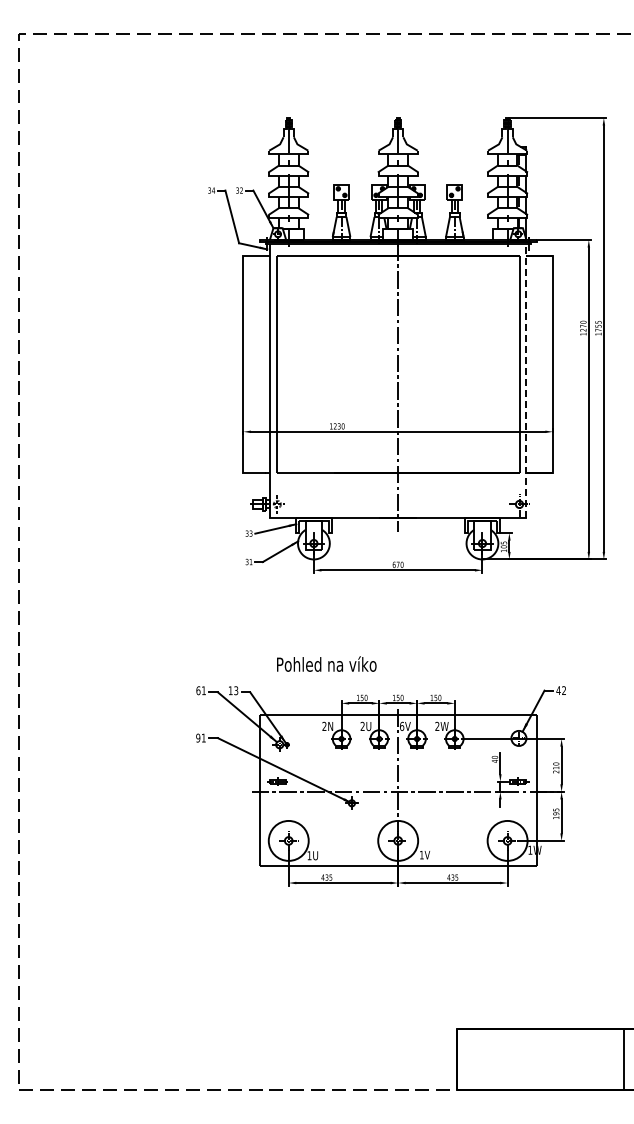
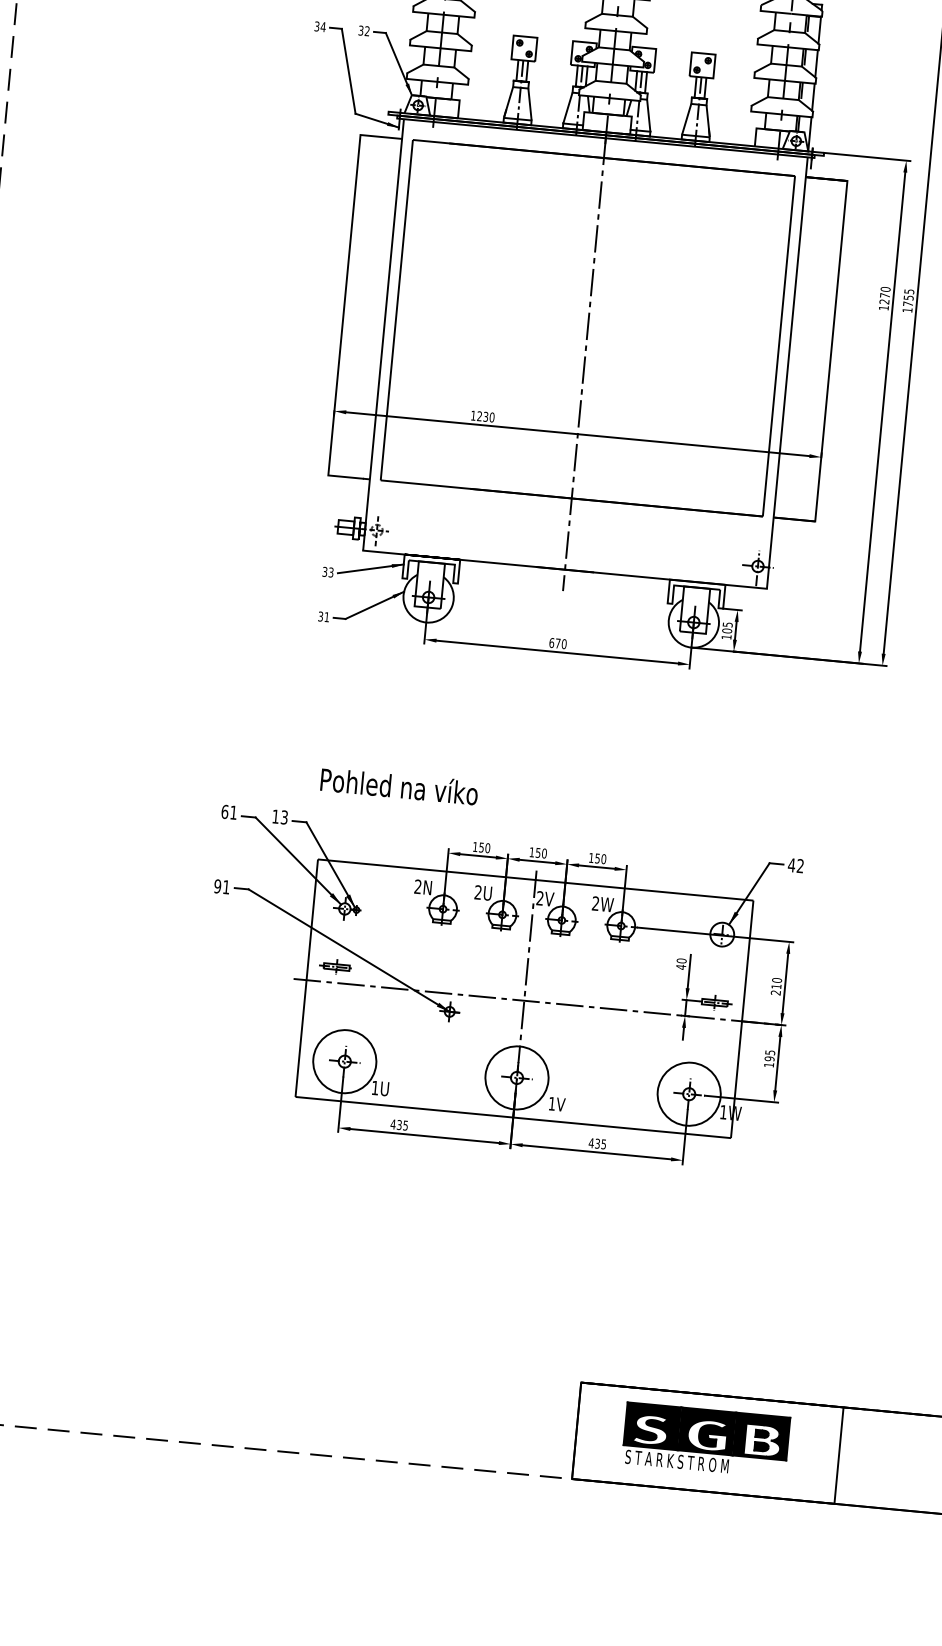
line: (526, 380) -> (787, 372), dashed -> solid
text: (326, 663) -> (399, 785), moved
text: (402, 725) -> (540, 896), 6V -> 2V
part: (538, 1057) -> (705, 1439), added

